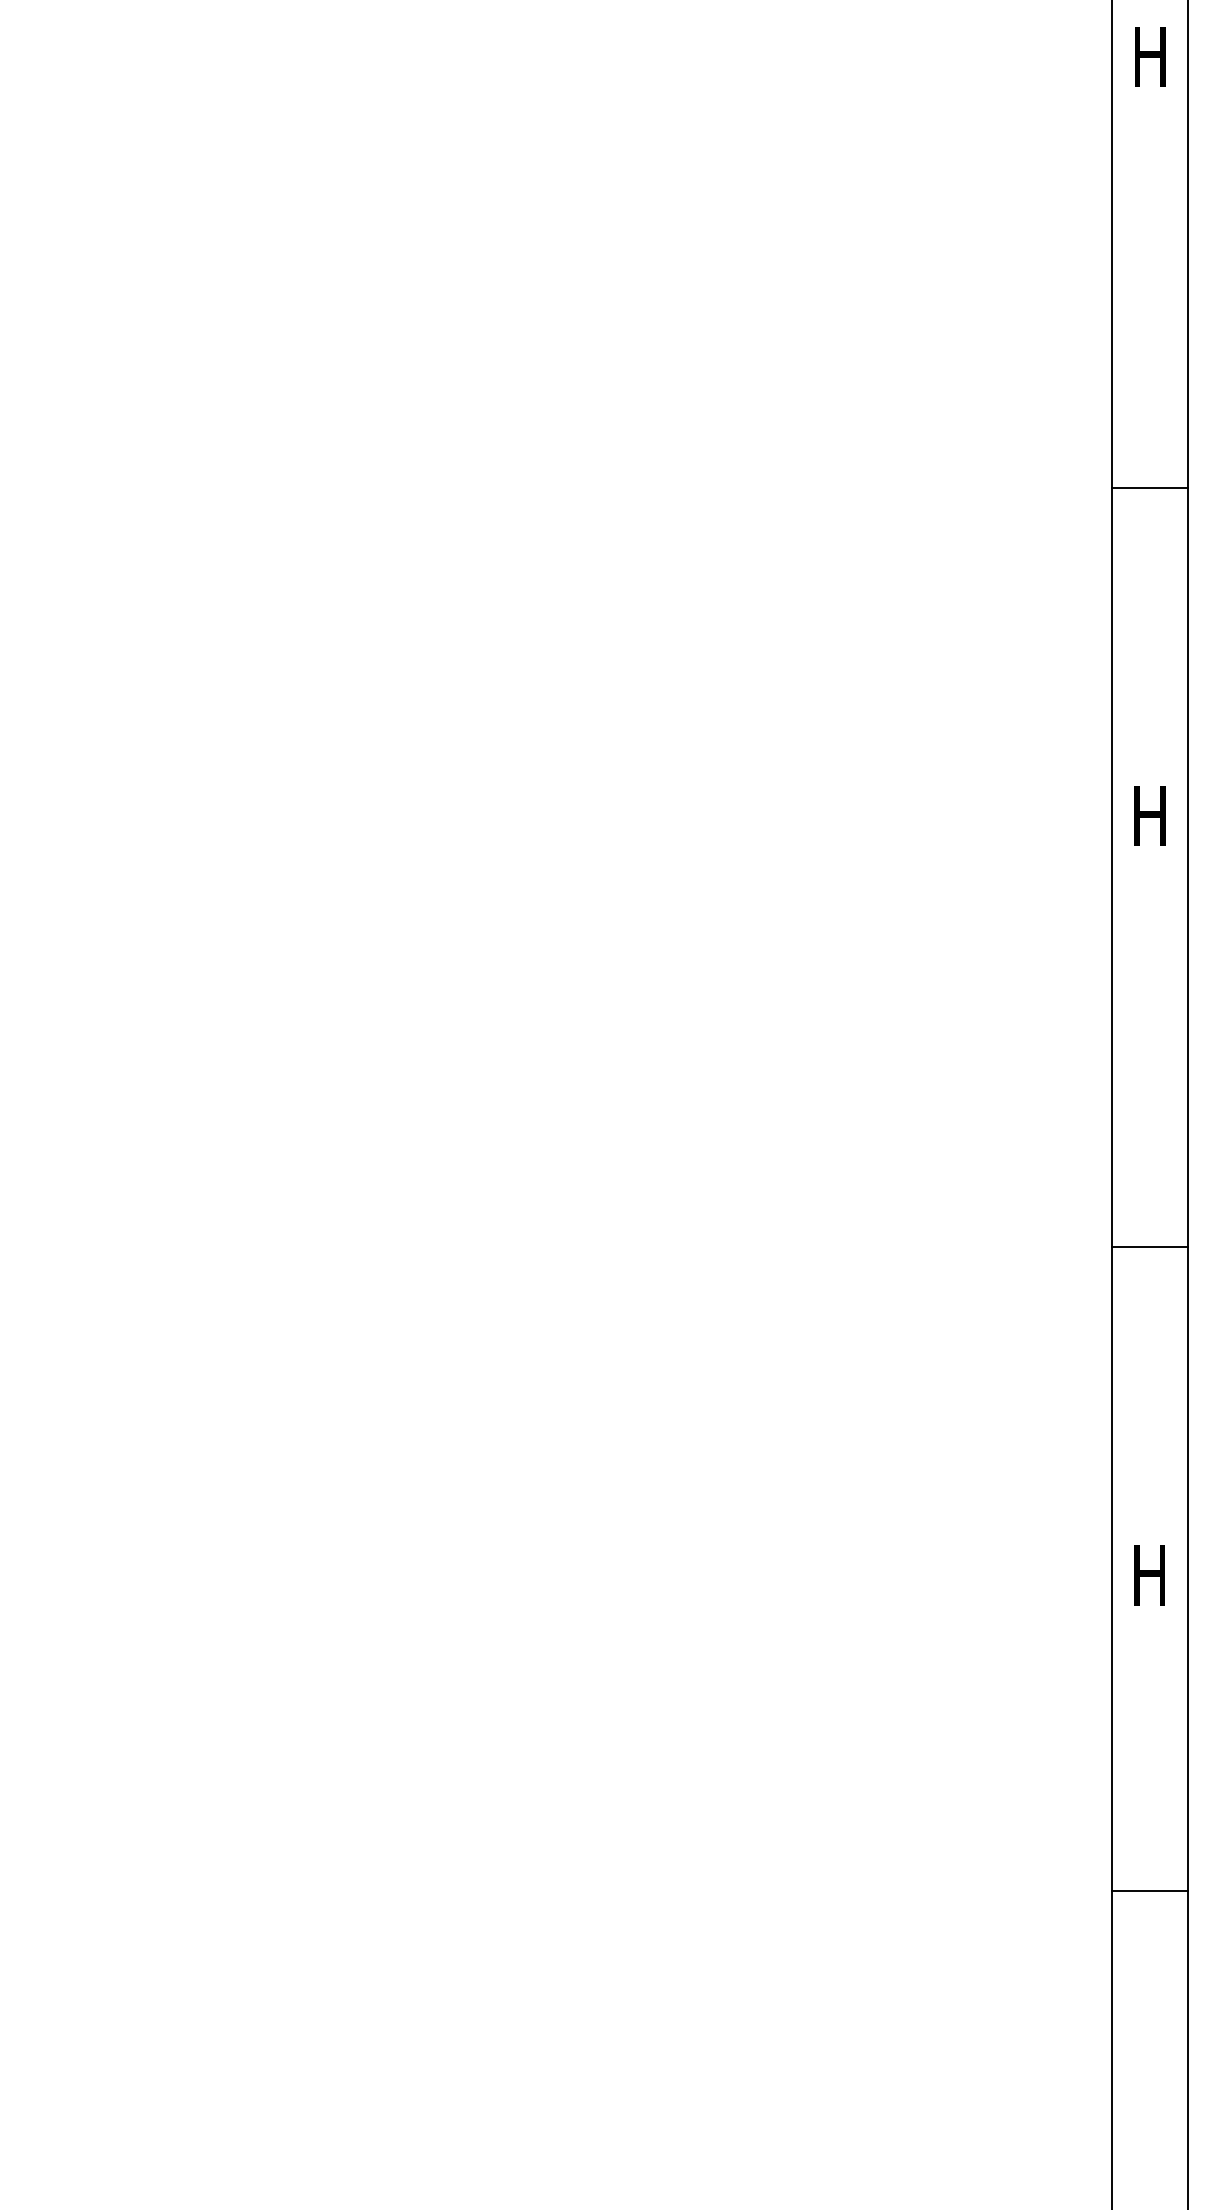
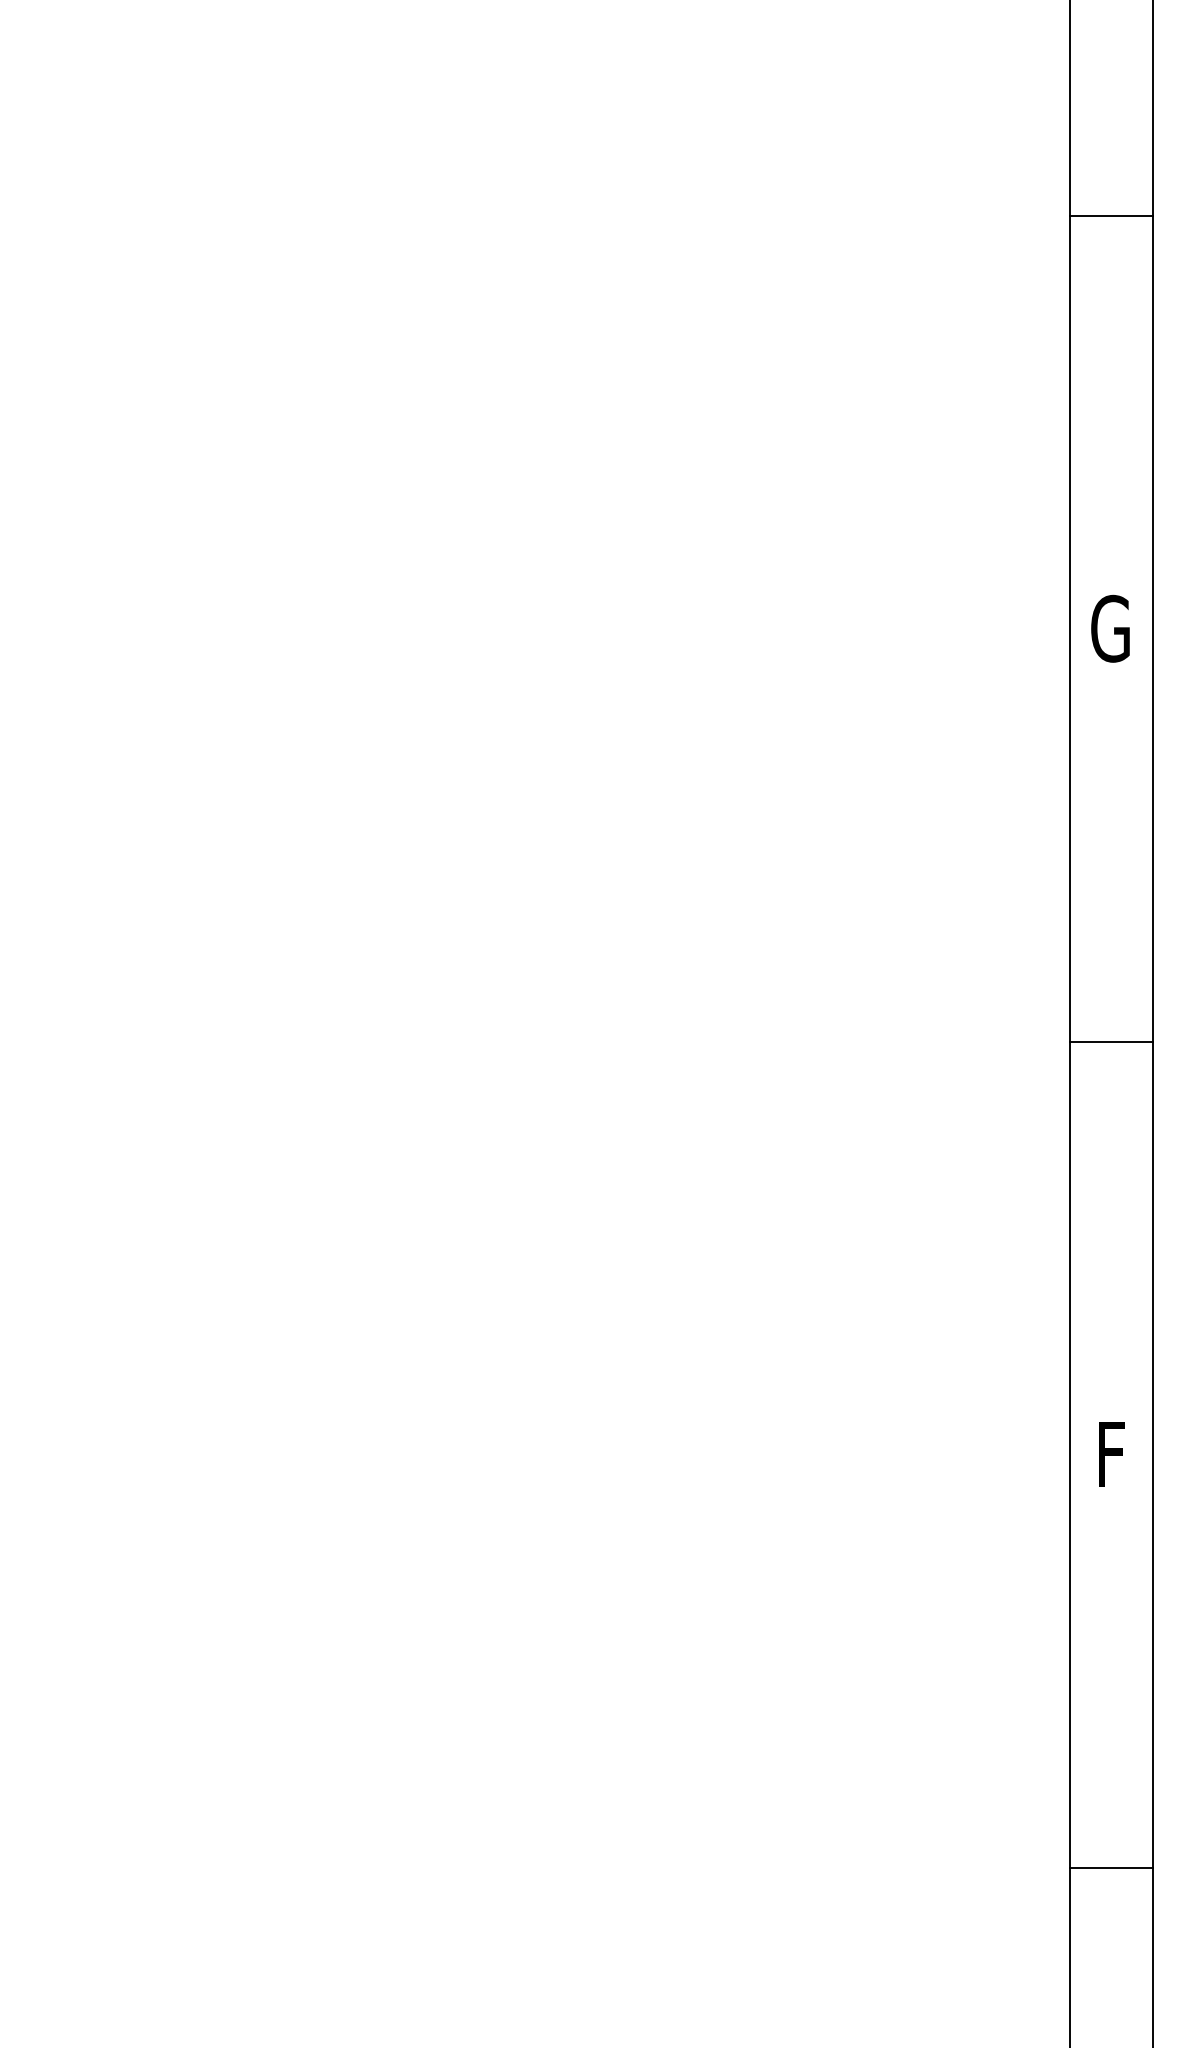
line: (1150, 487) -> (1111, 216), moved
text: (1148, 815) -> (1109, 628), H -> G
line: (1150, 1247) -> (1111, 1042), moved
text: (1149, 1575) -> (1110, 1454), H -> F
line: (1150, 1891) -> (1111, 1867), moved

